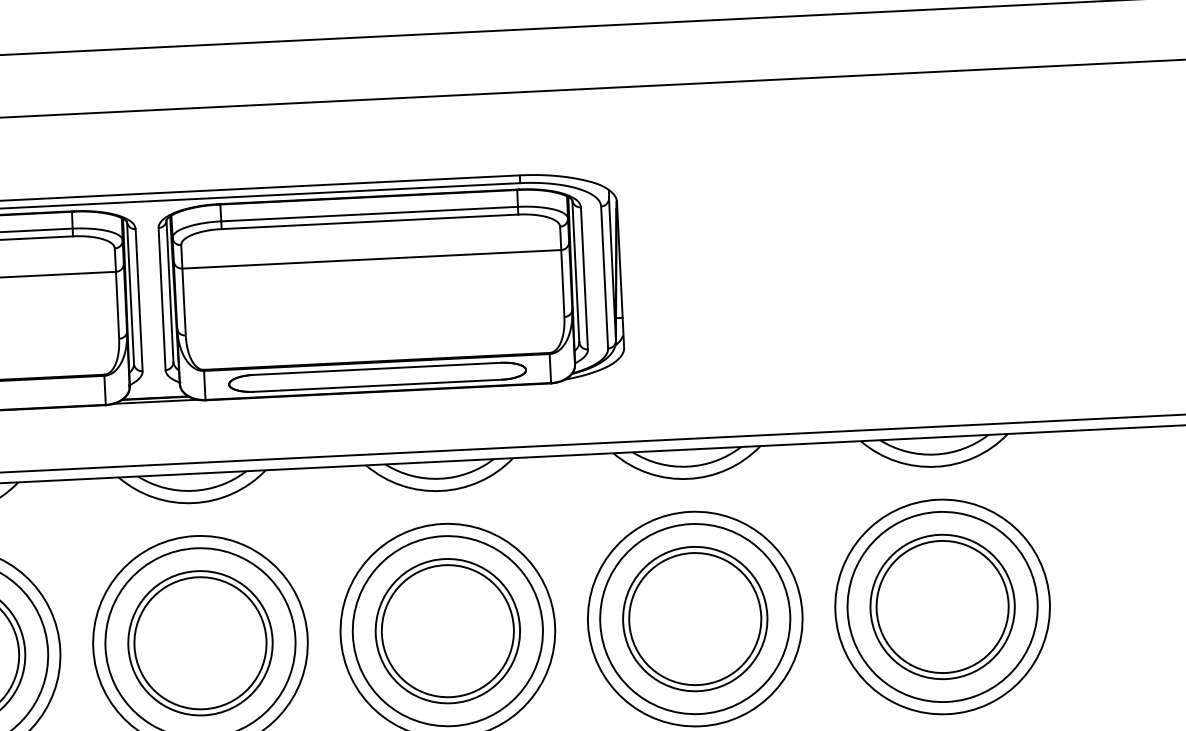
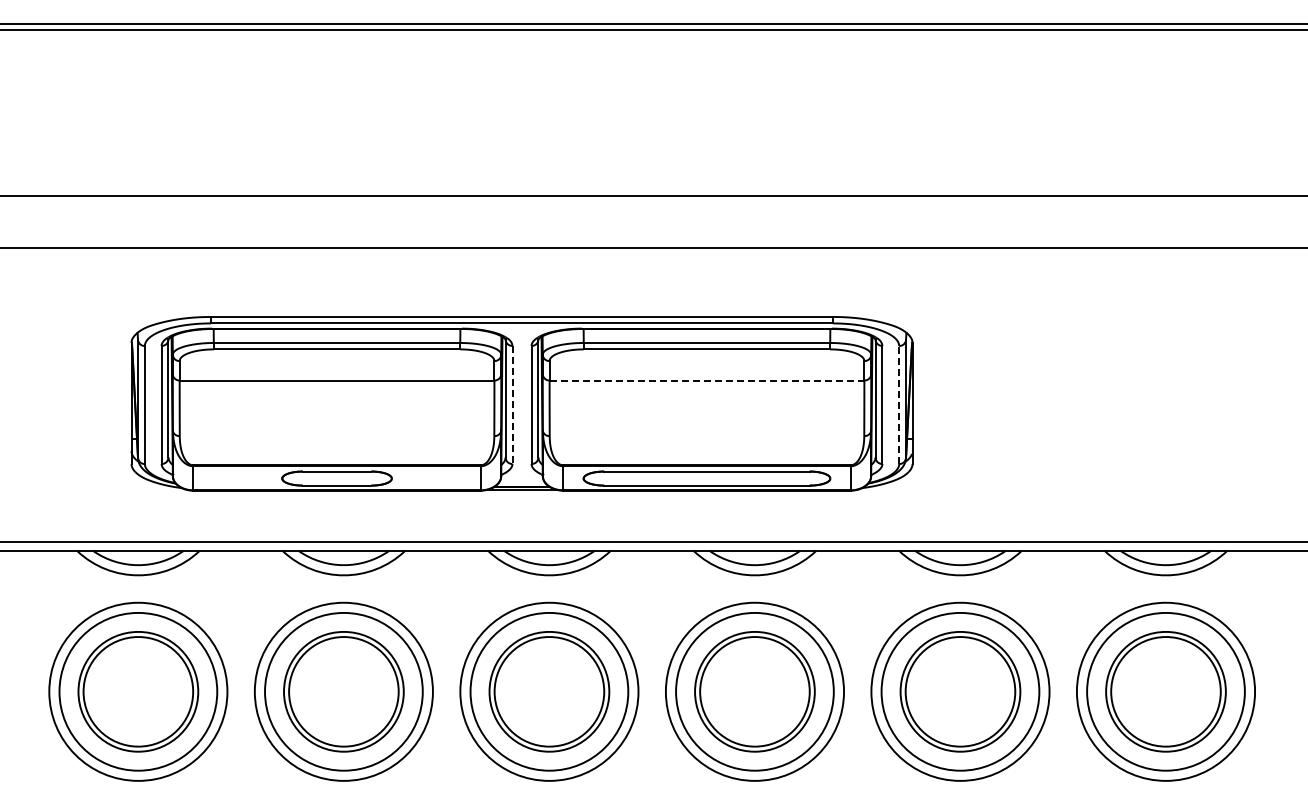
line: (372, 259) -> (707, 380), solid -> dashed
line: (604, 276) -> (899, 404), solid -> dashed
line: (139, 300) -> (512, 405), solid -> dashed

